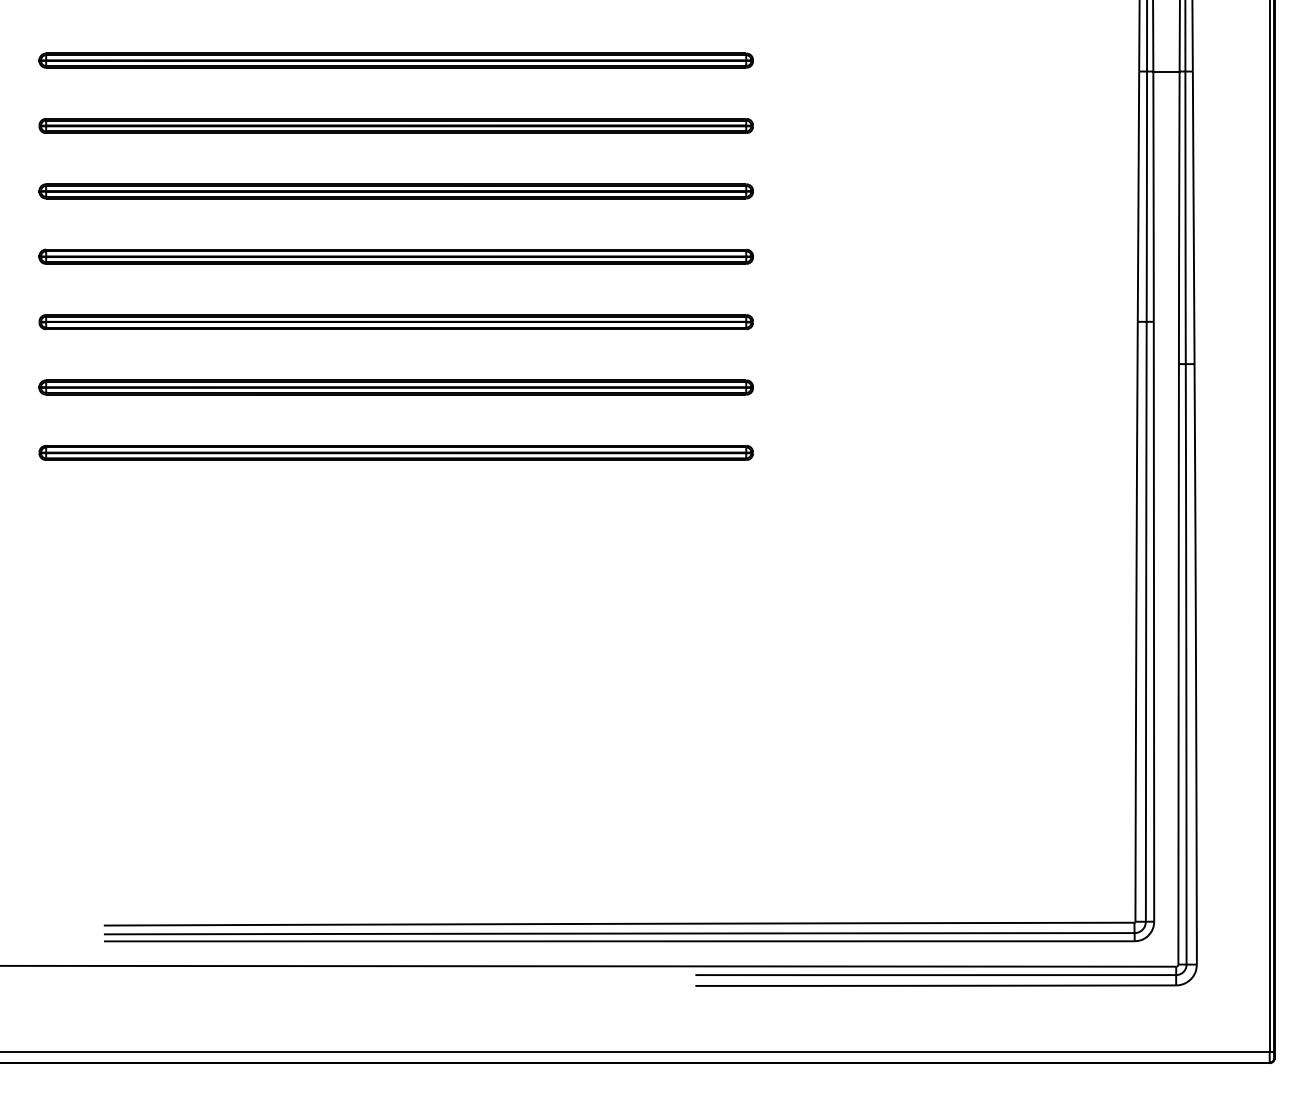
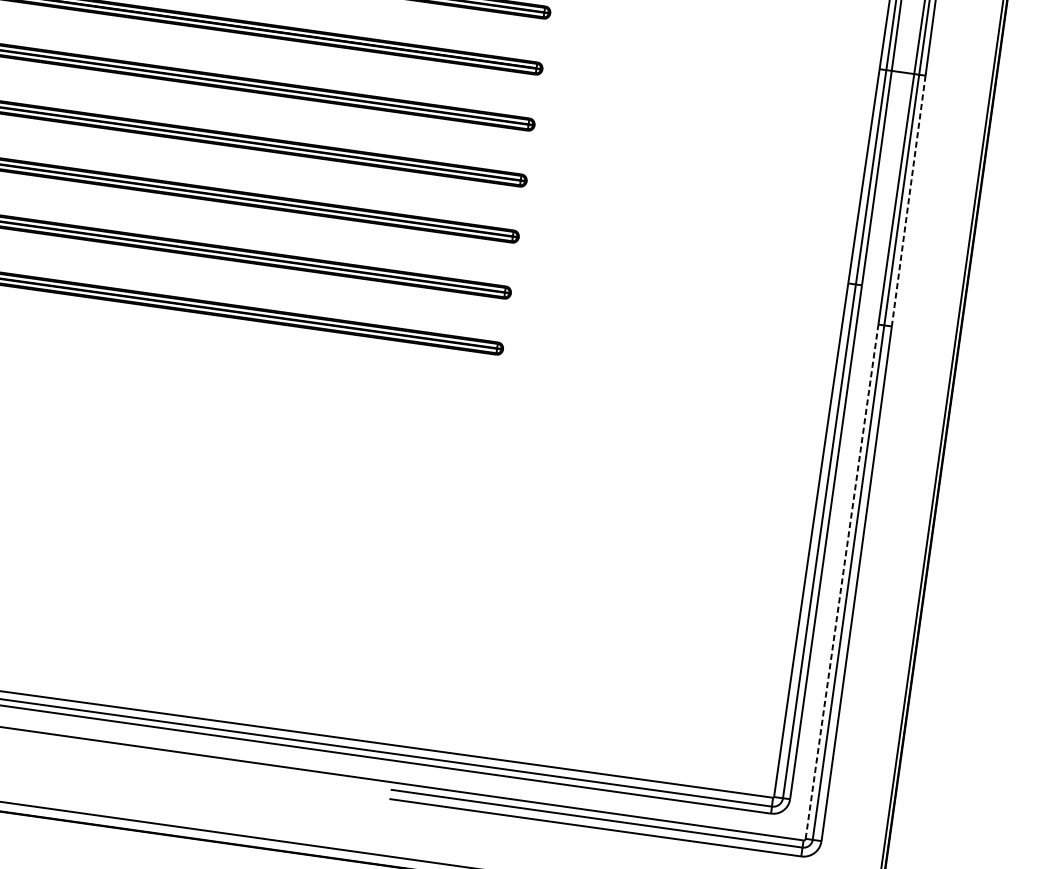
line: (1193, 217) -> (908, 200), solid -> dashed
line: (1178, 663) -> (842, 580), solid -> dashed

